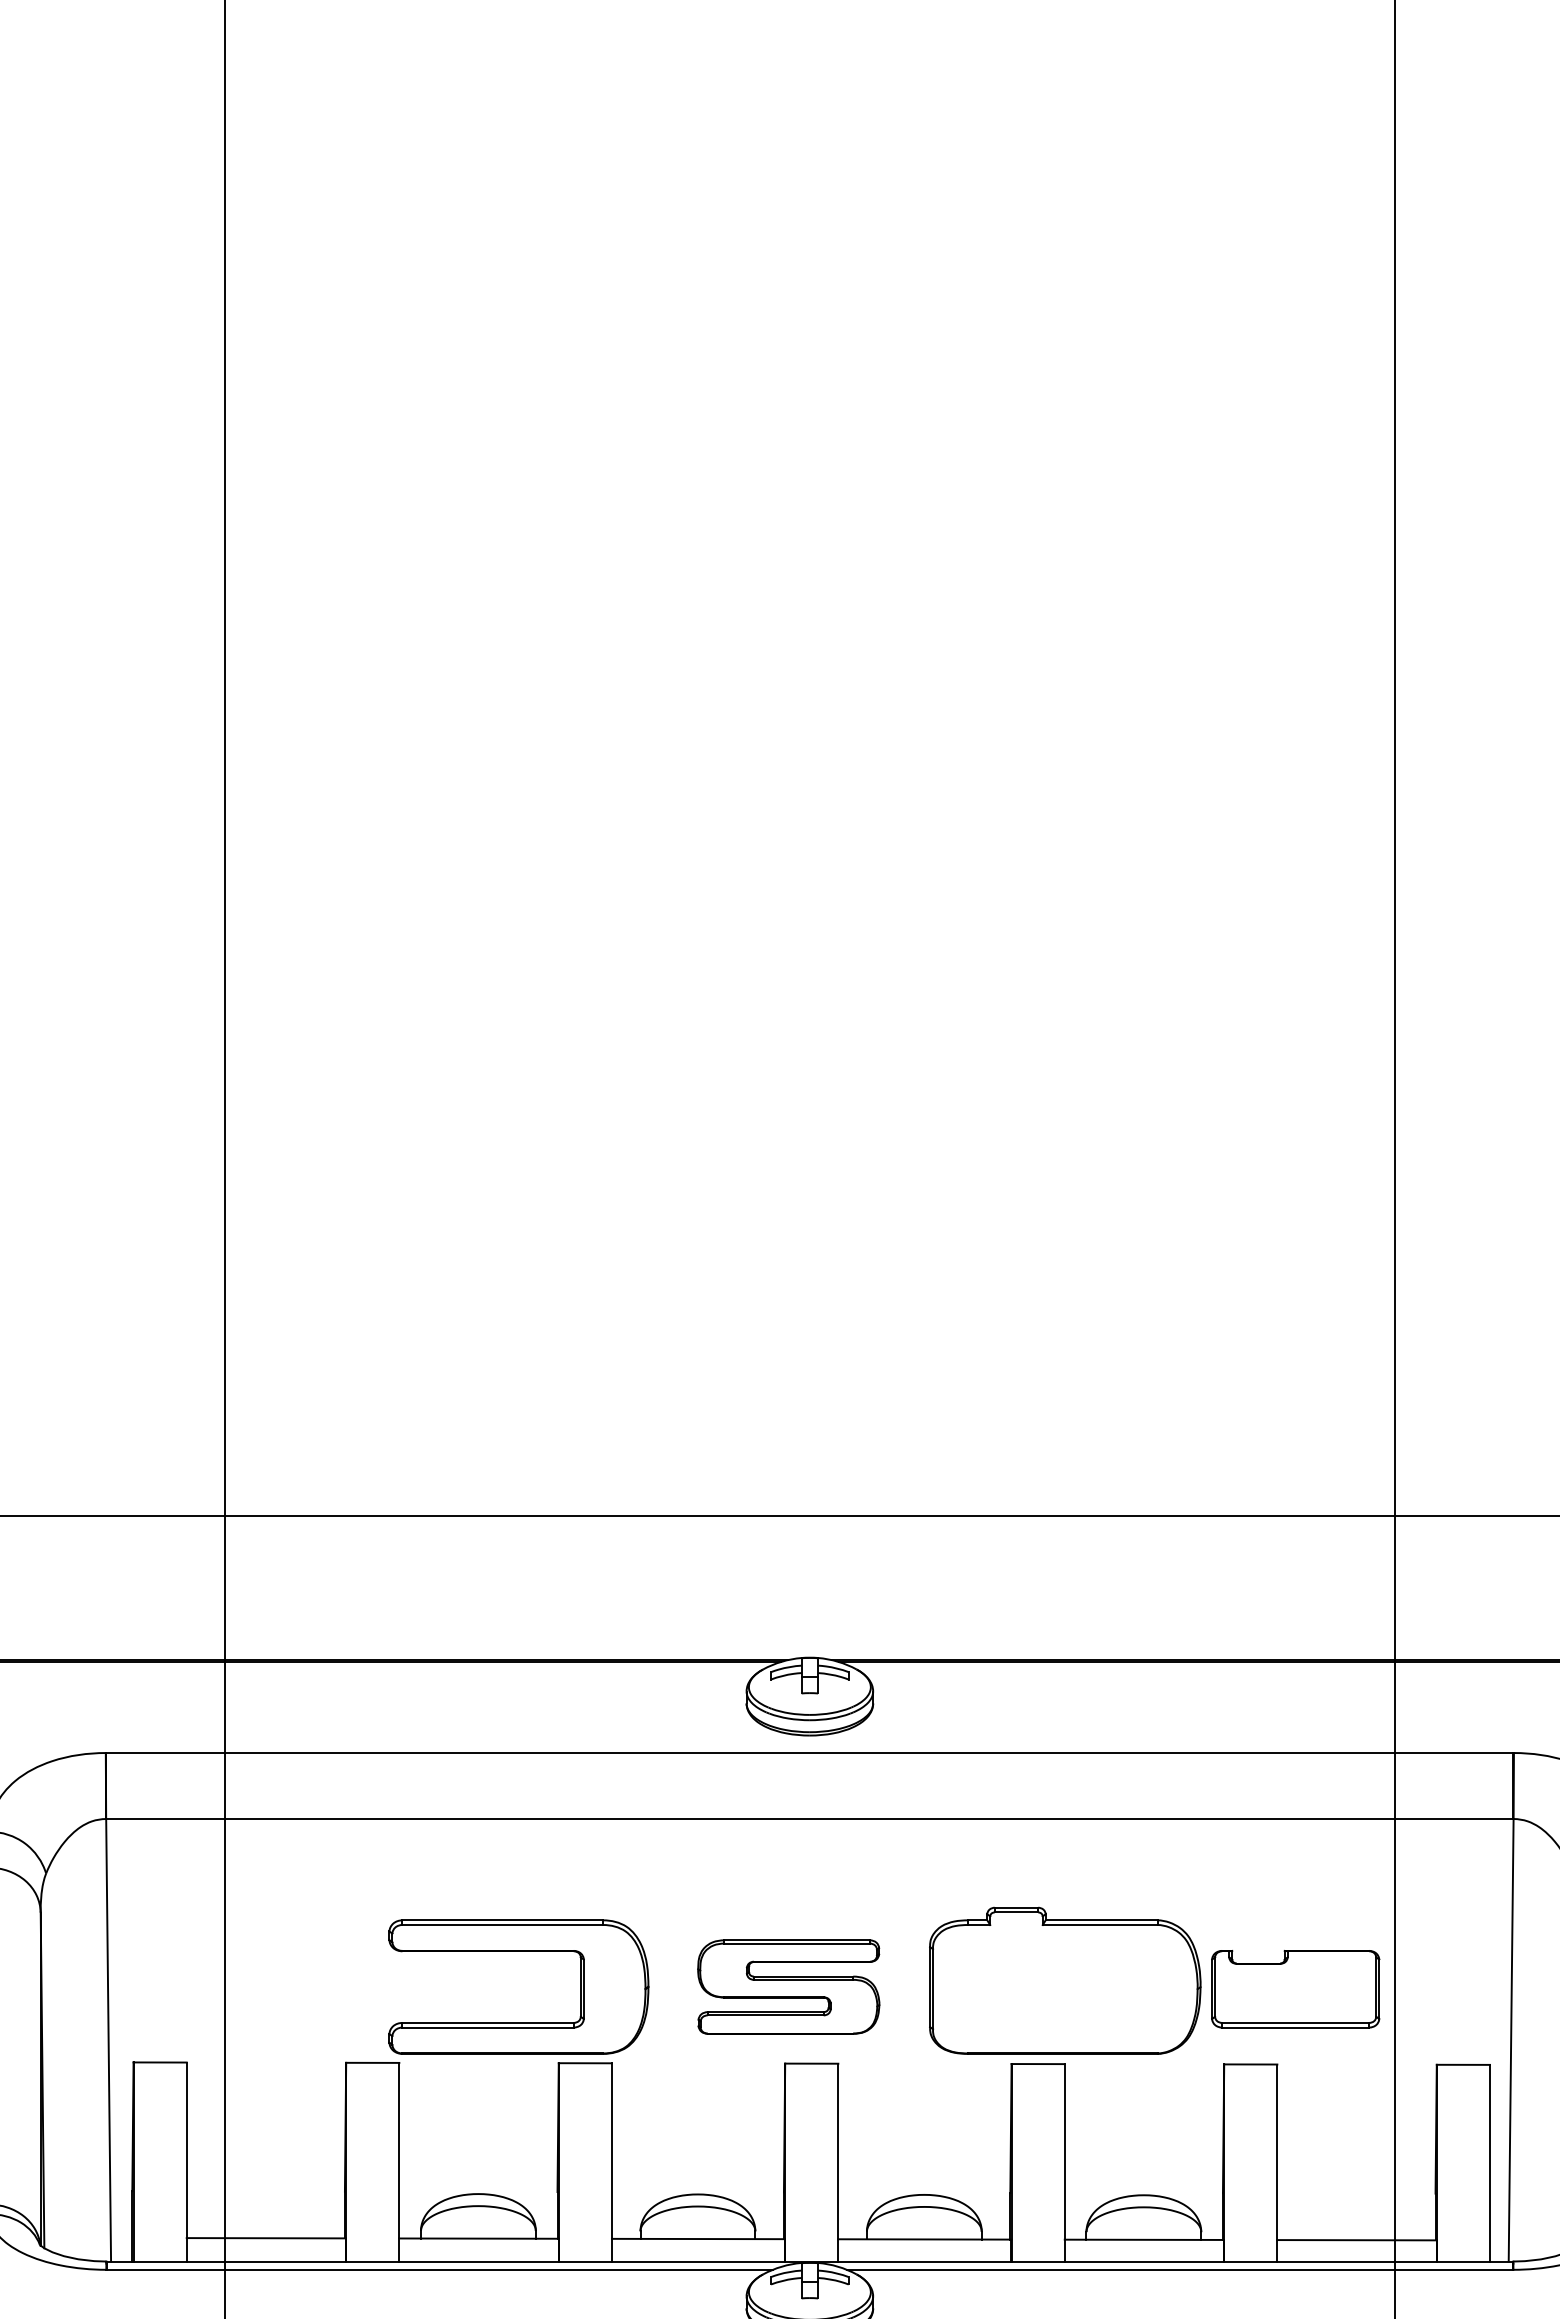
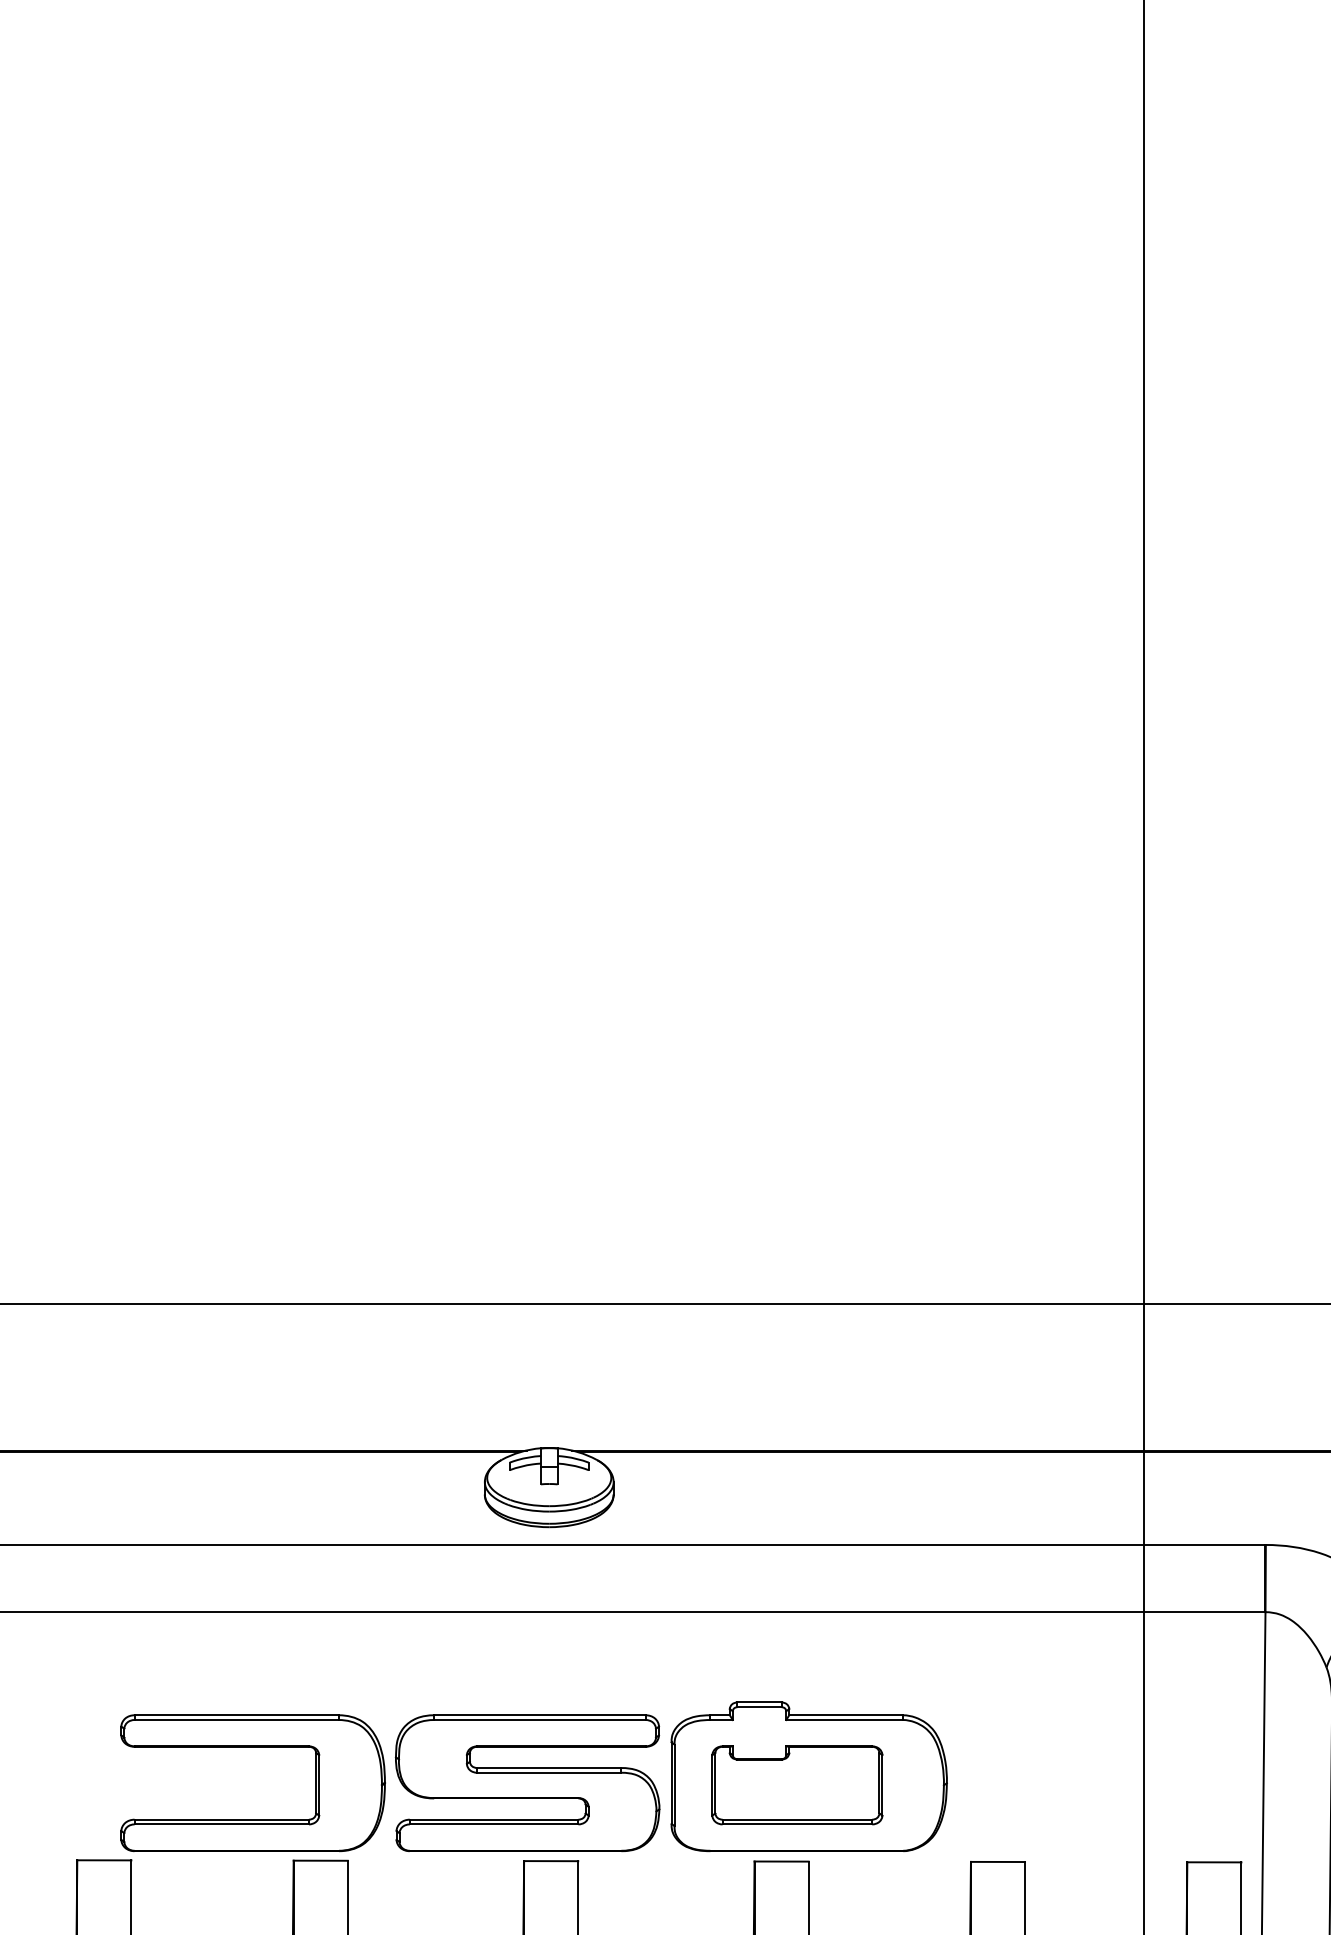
part: (788, 1986) -> (527, 1782), size x1.43
part: (1295, 1989) -> (797, 1785), moved

